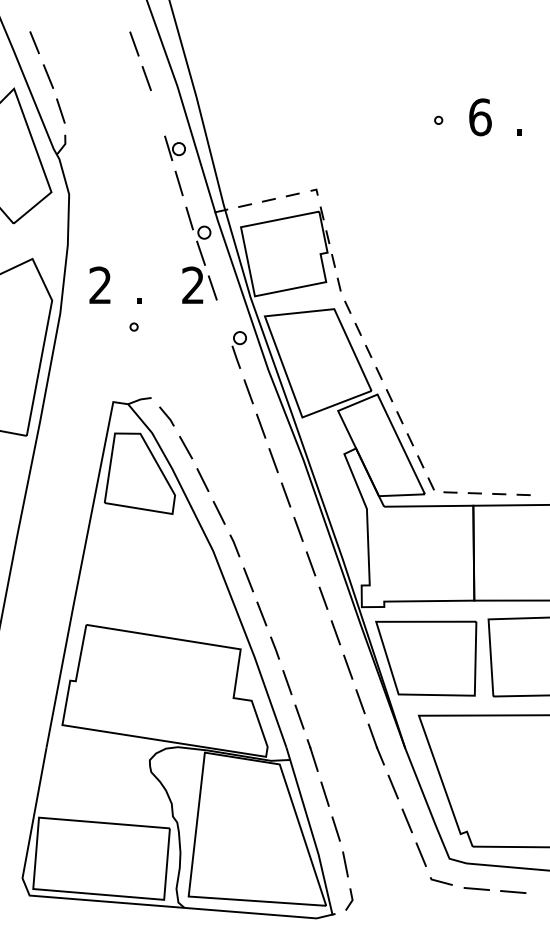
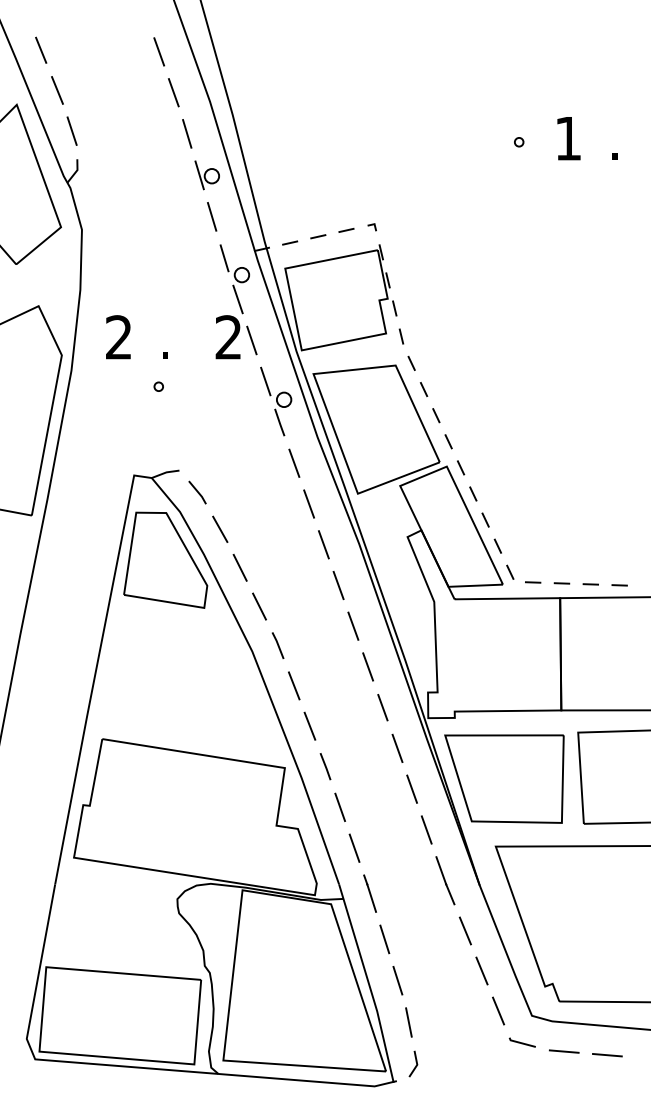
line: (158, 113) -> (187, 133), added
text: (480, 117) -> (568, 138), 6 -> 1
line: (224, 322) -> (265, 381), added

